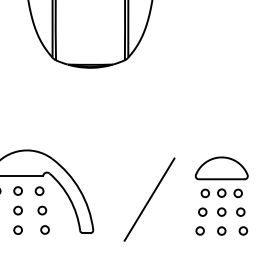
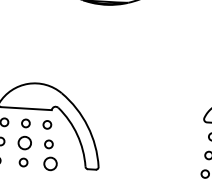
line: (149, 199) -> (156, 139), removed
circle: (17, 210) -> (24, 142), size x1.6
circle: (44, 229) -> (49, 163), size x1.6

